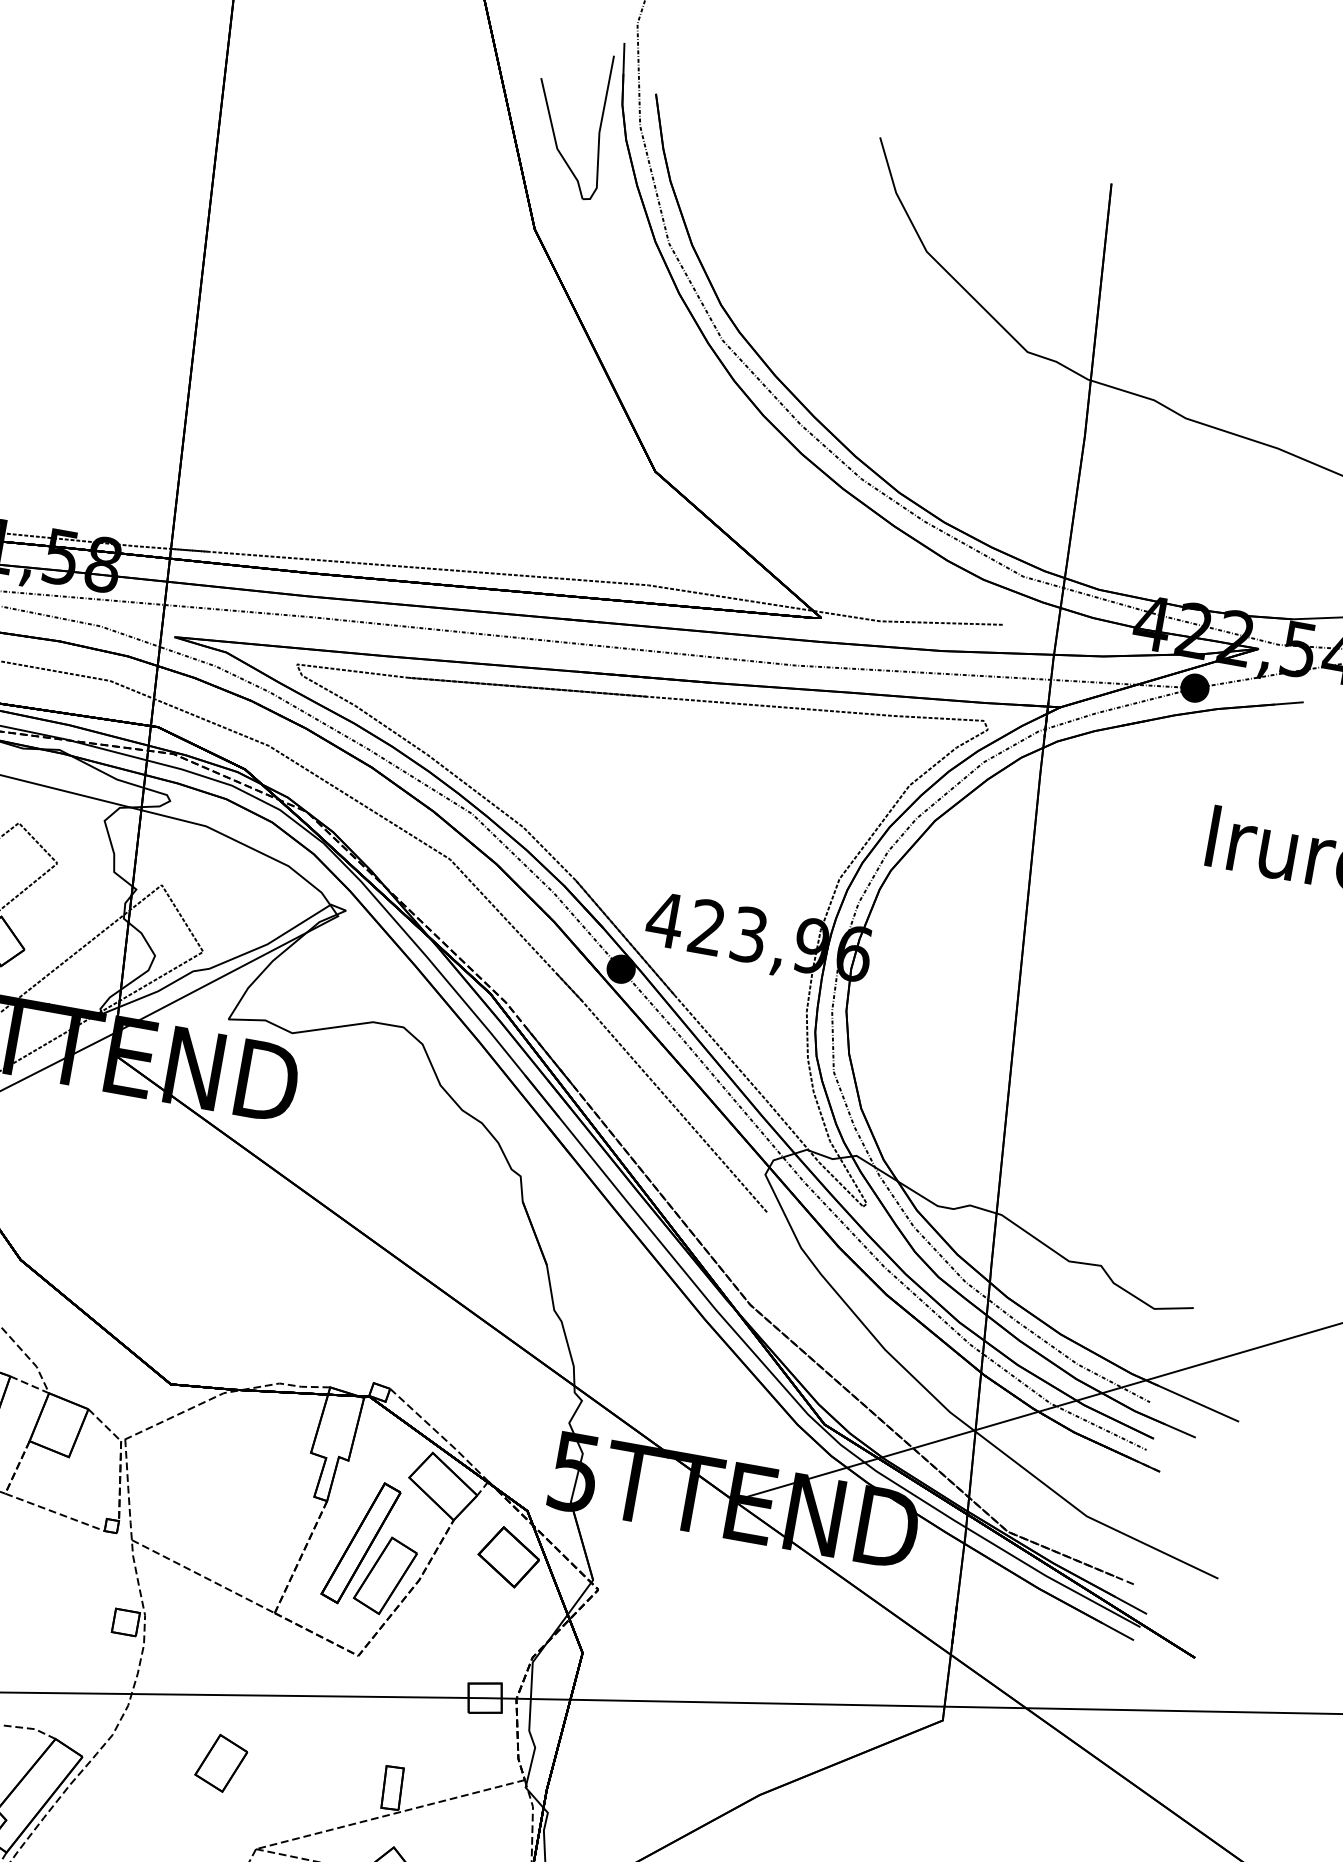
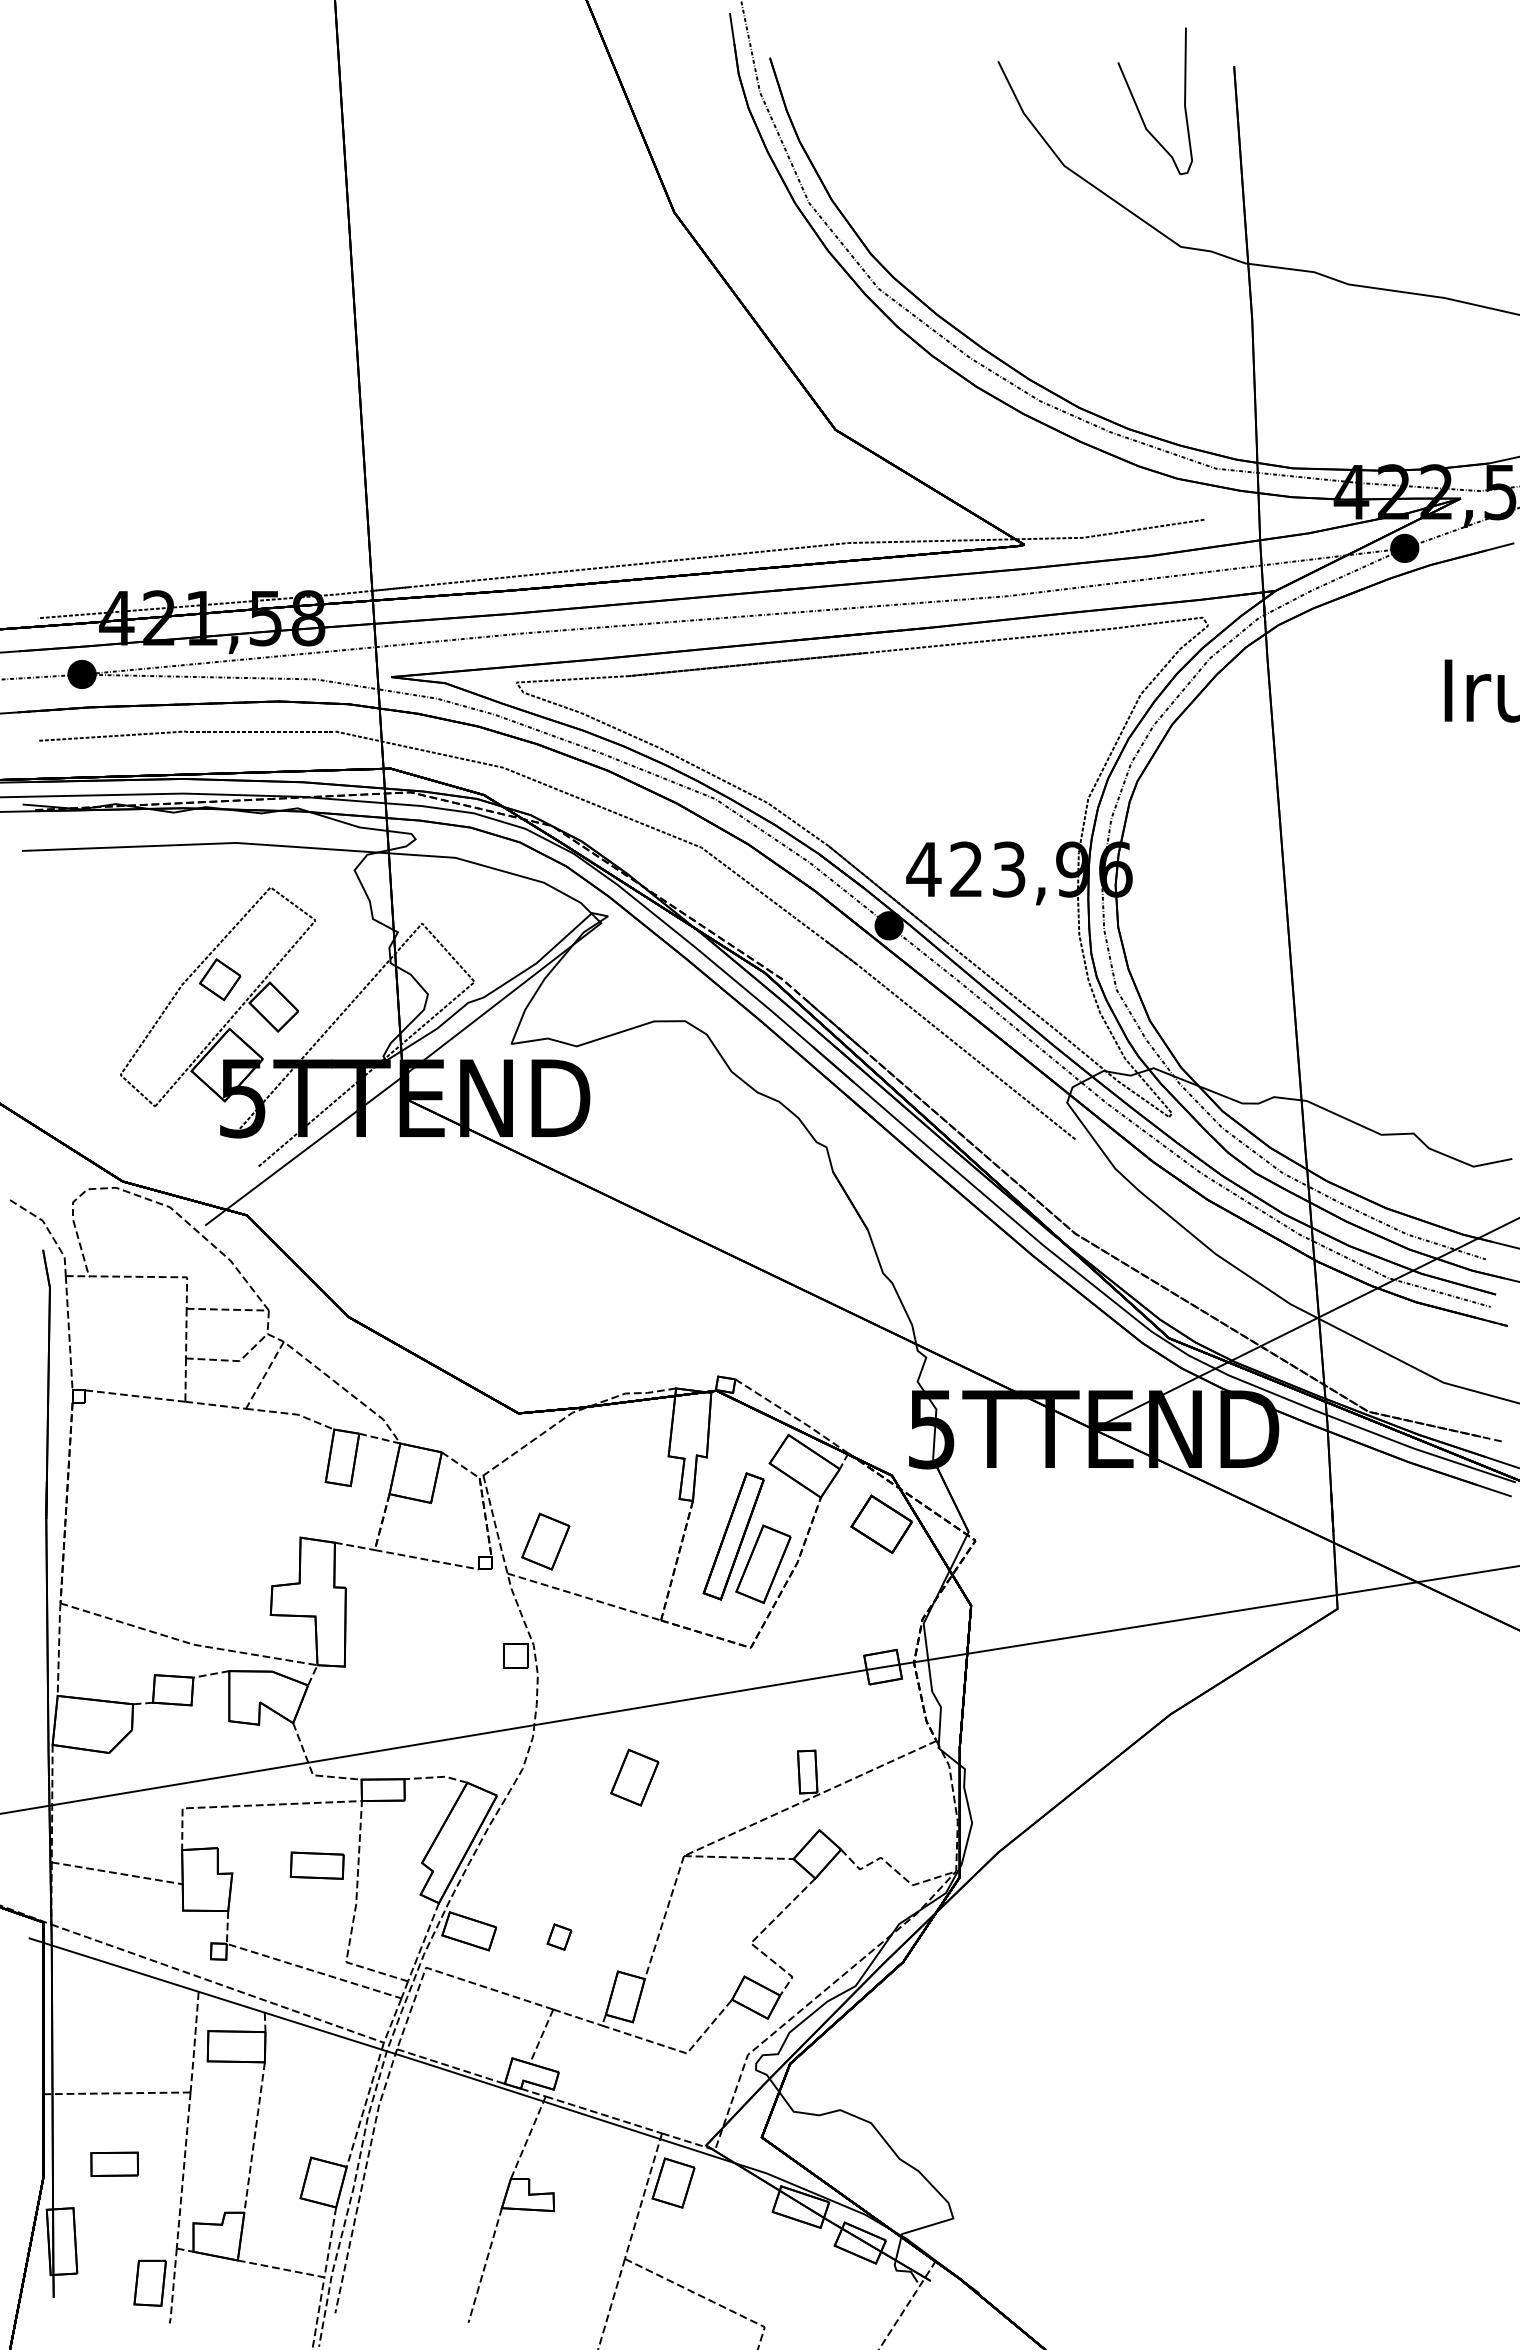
part: (553, 126) -> (1138, 107), moved
part: (174, 1515) -> (545, 1541), added

